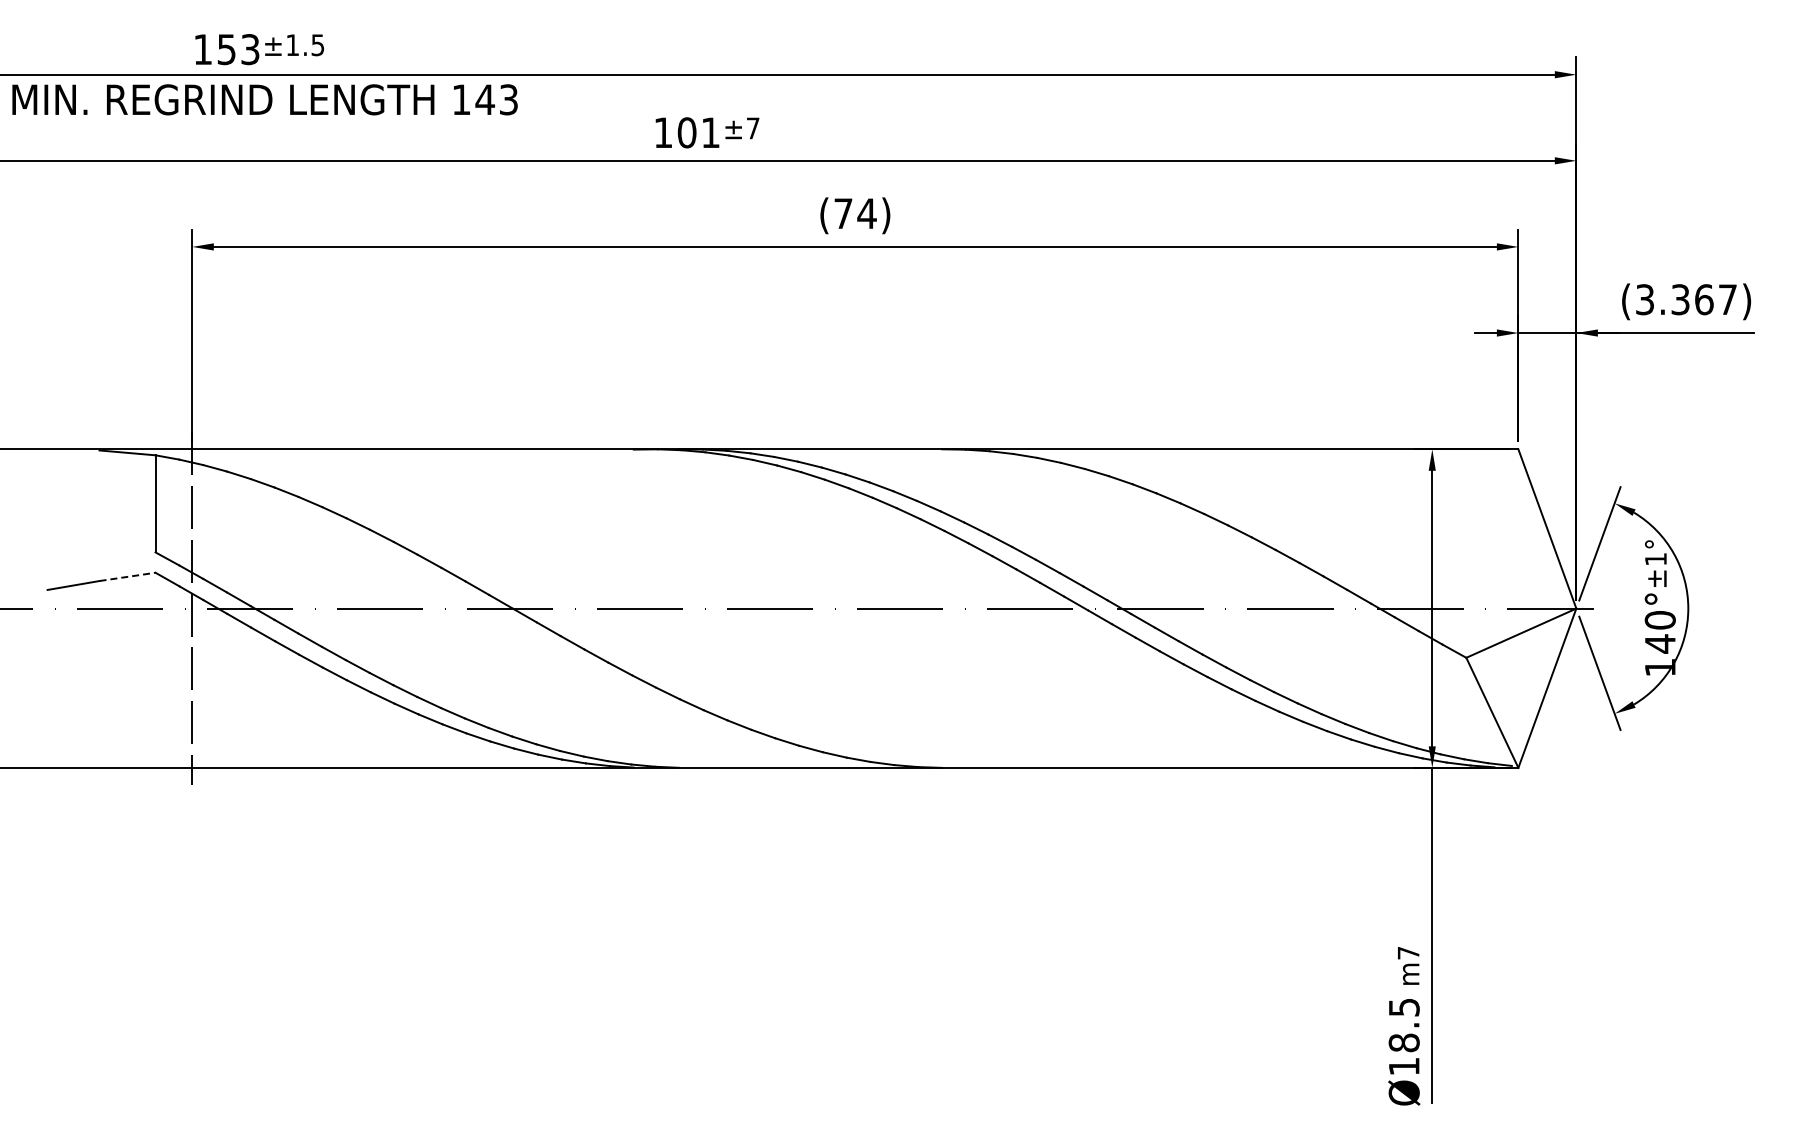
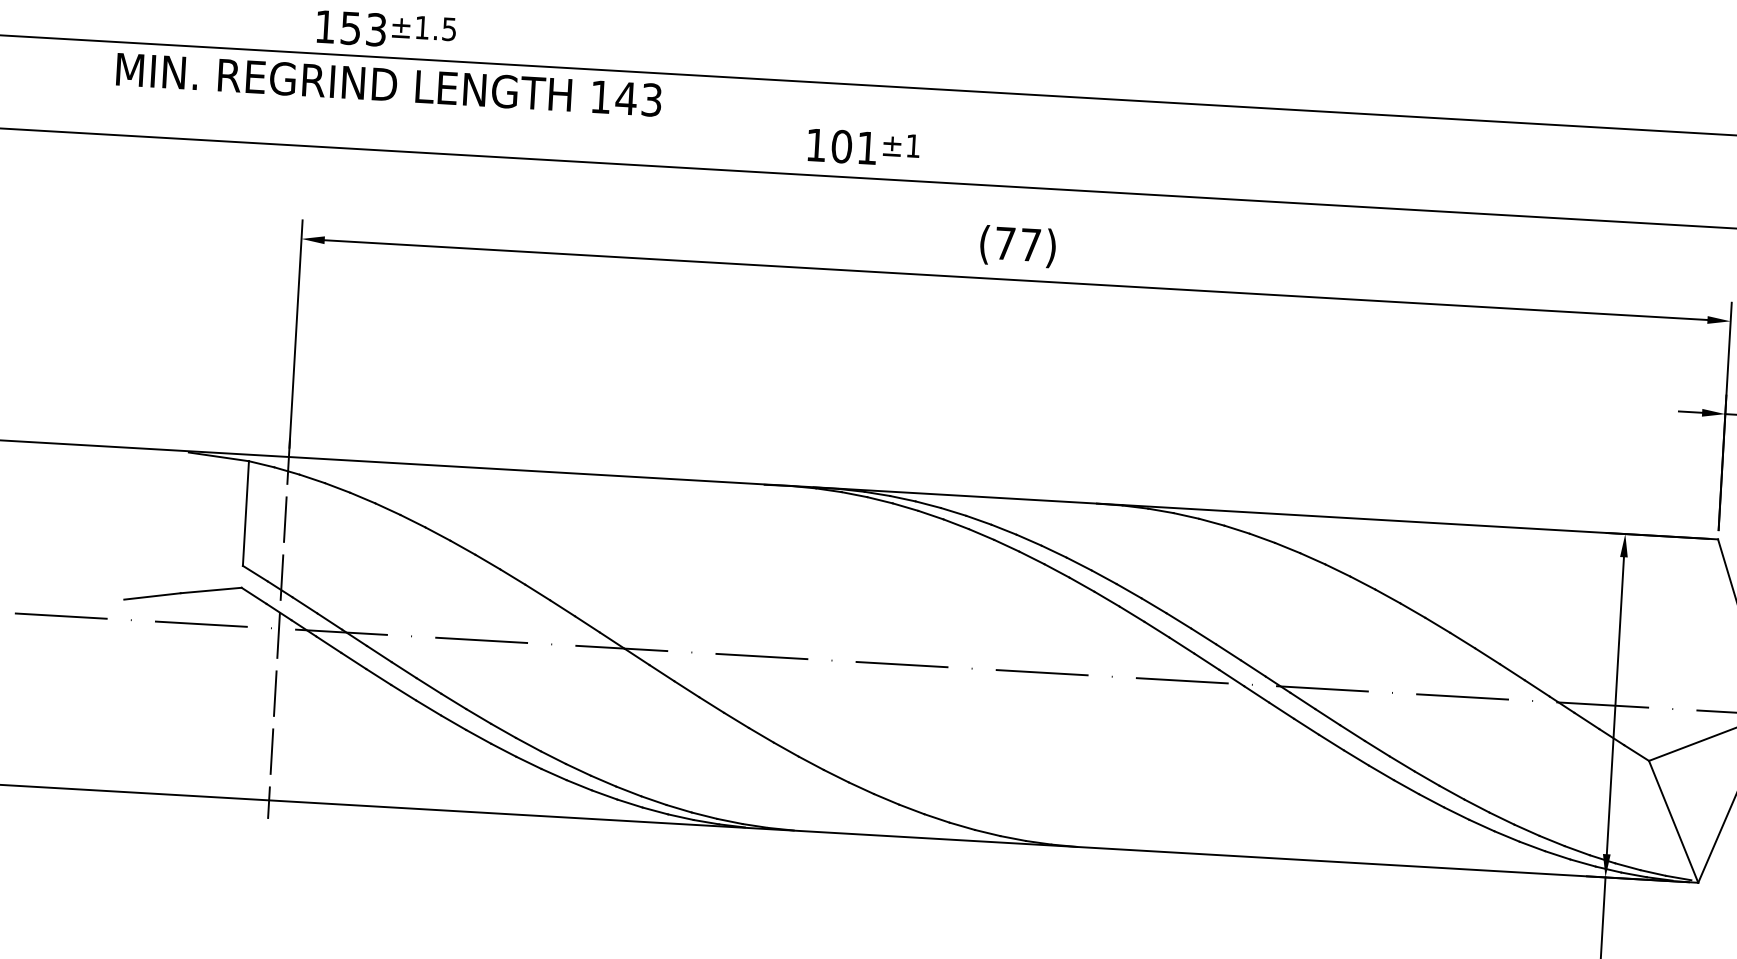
text: (753, 128) -> (913, 146), ±7 -> ±1
text: (866, 213) -> (1030, 244), (74) -> (77)
line: (128, 576) -> (212, 590), dashed -> solid

